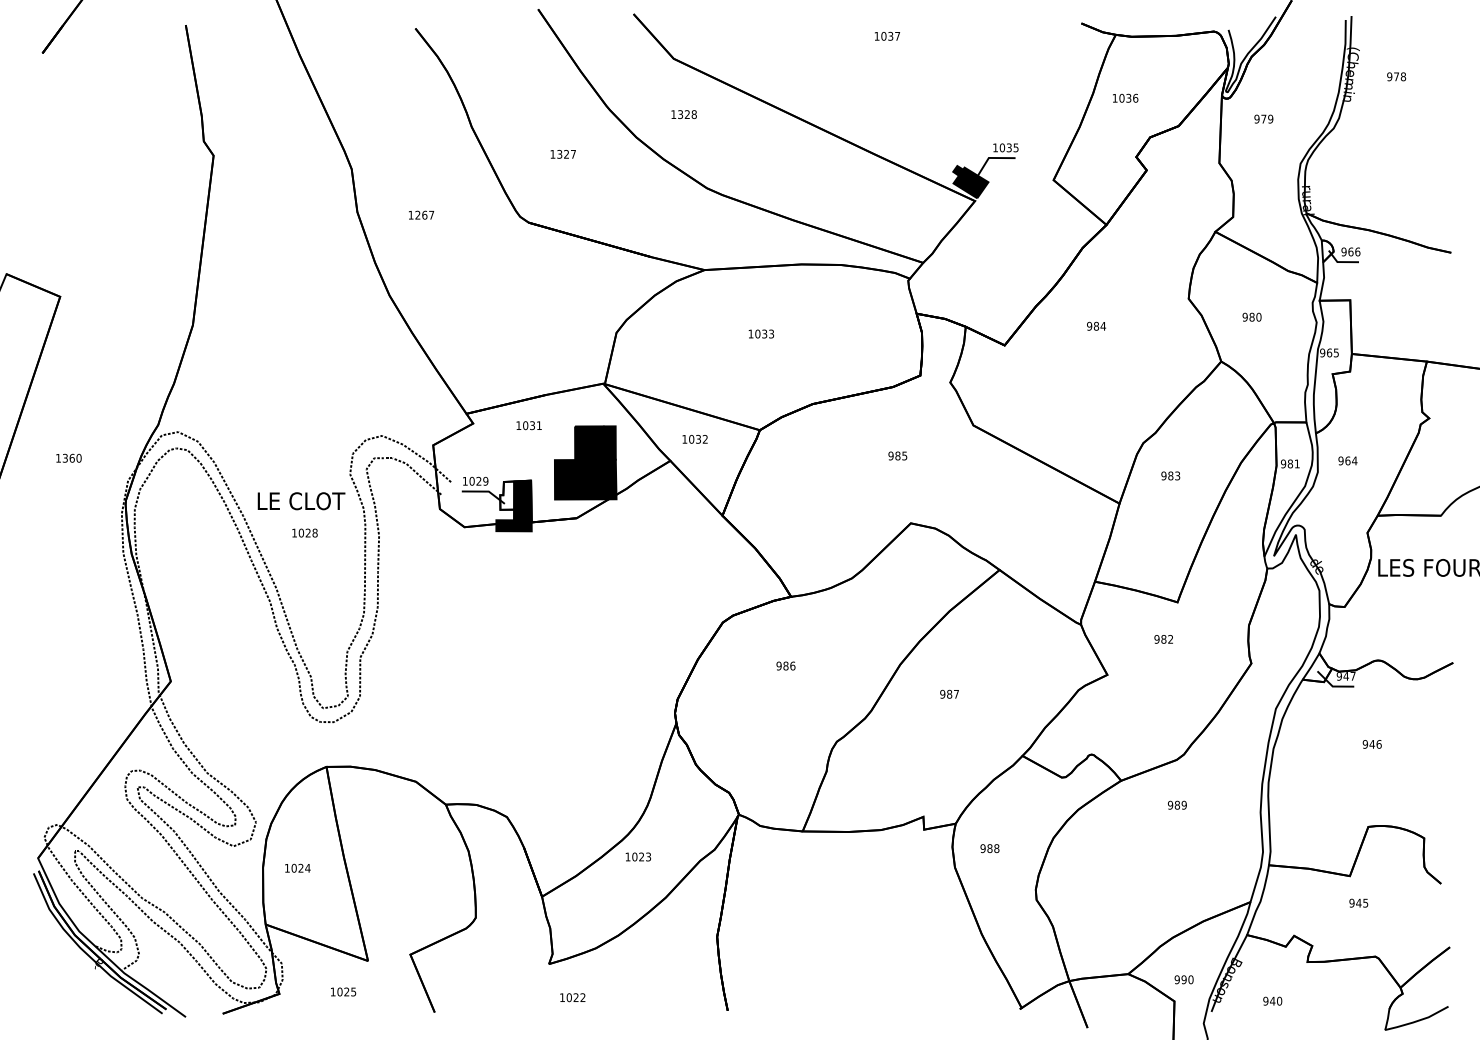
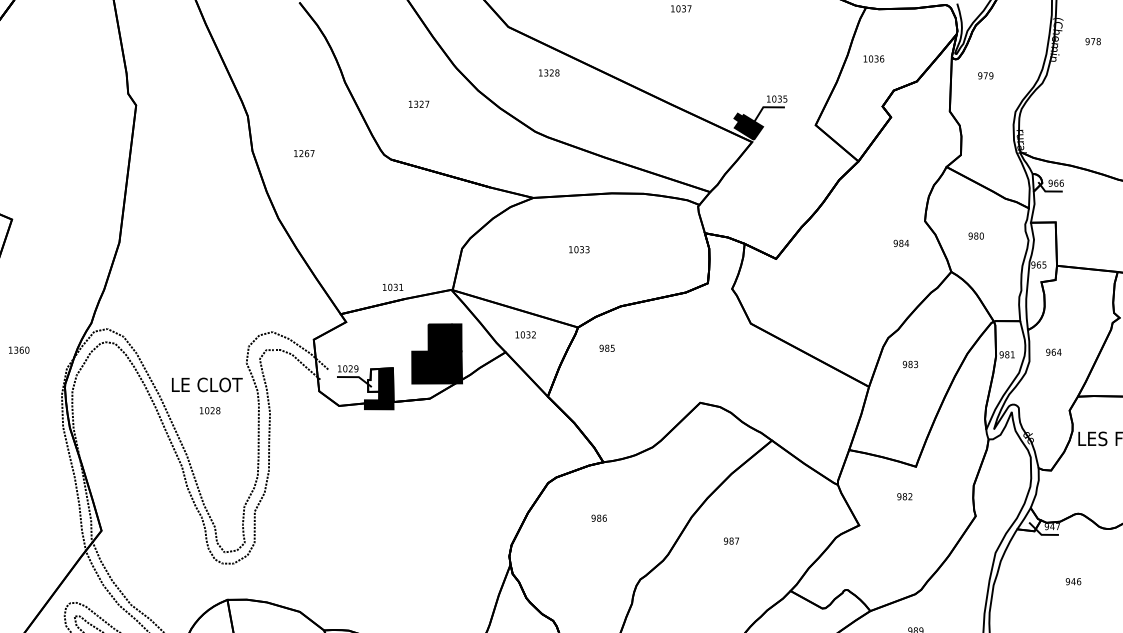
text: (683, 114) -> (548, 72), moved
text: (1096, 325) -> (901, 242), moved
text: (528, 425) -> (392, 287), moved
text: (897, 455) -> (606, 347), moved

